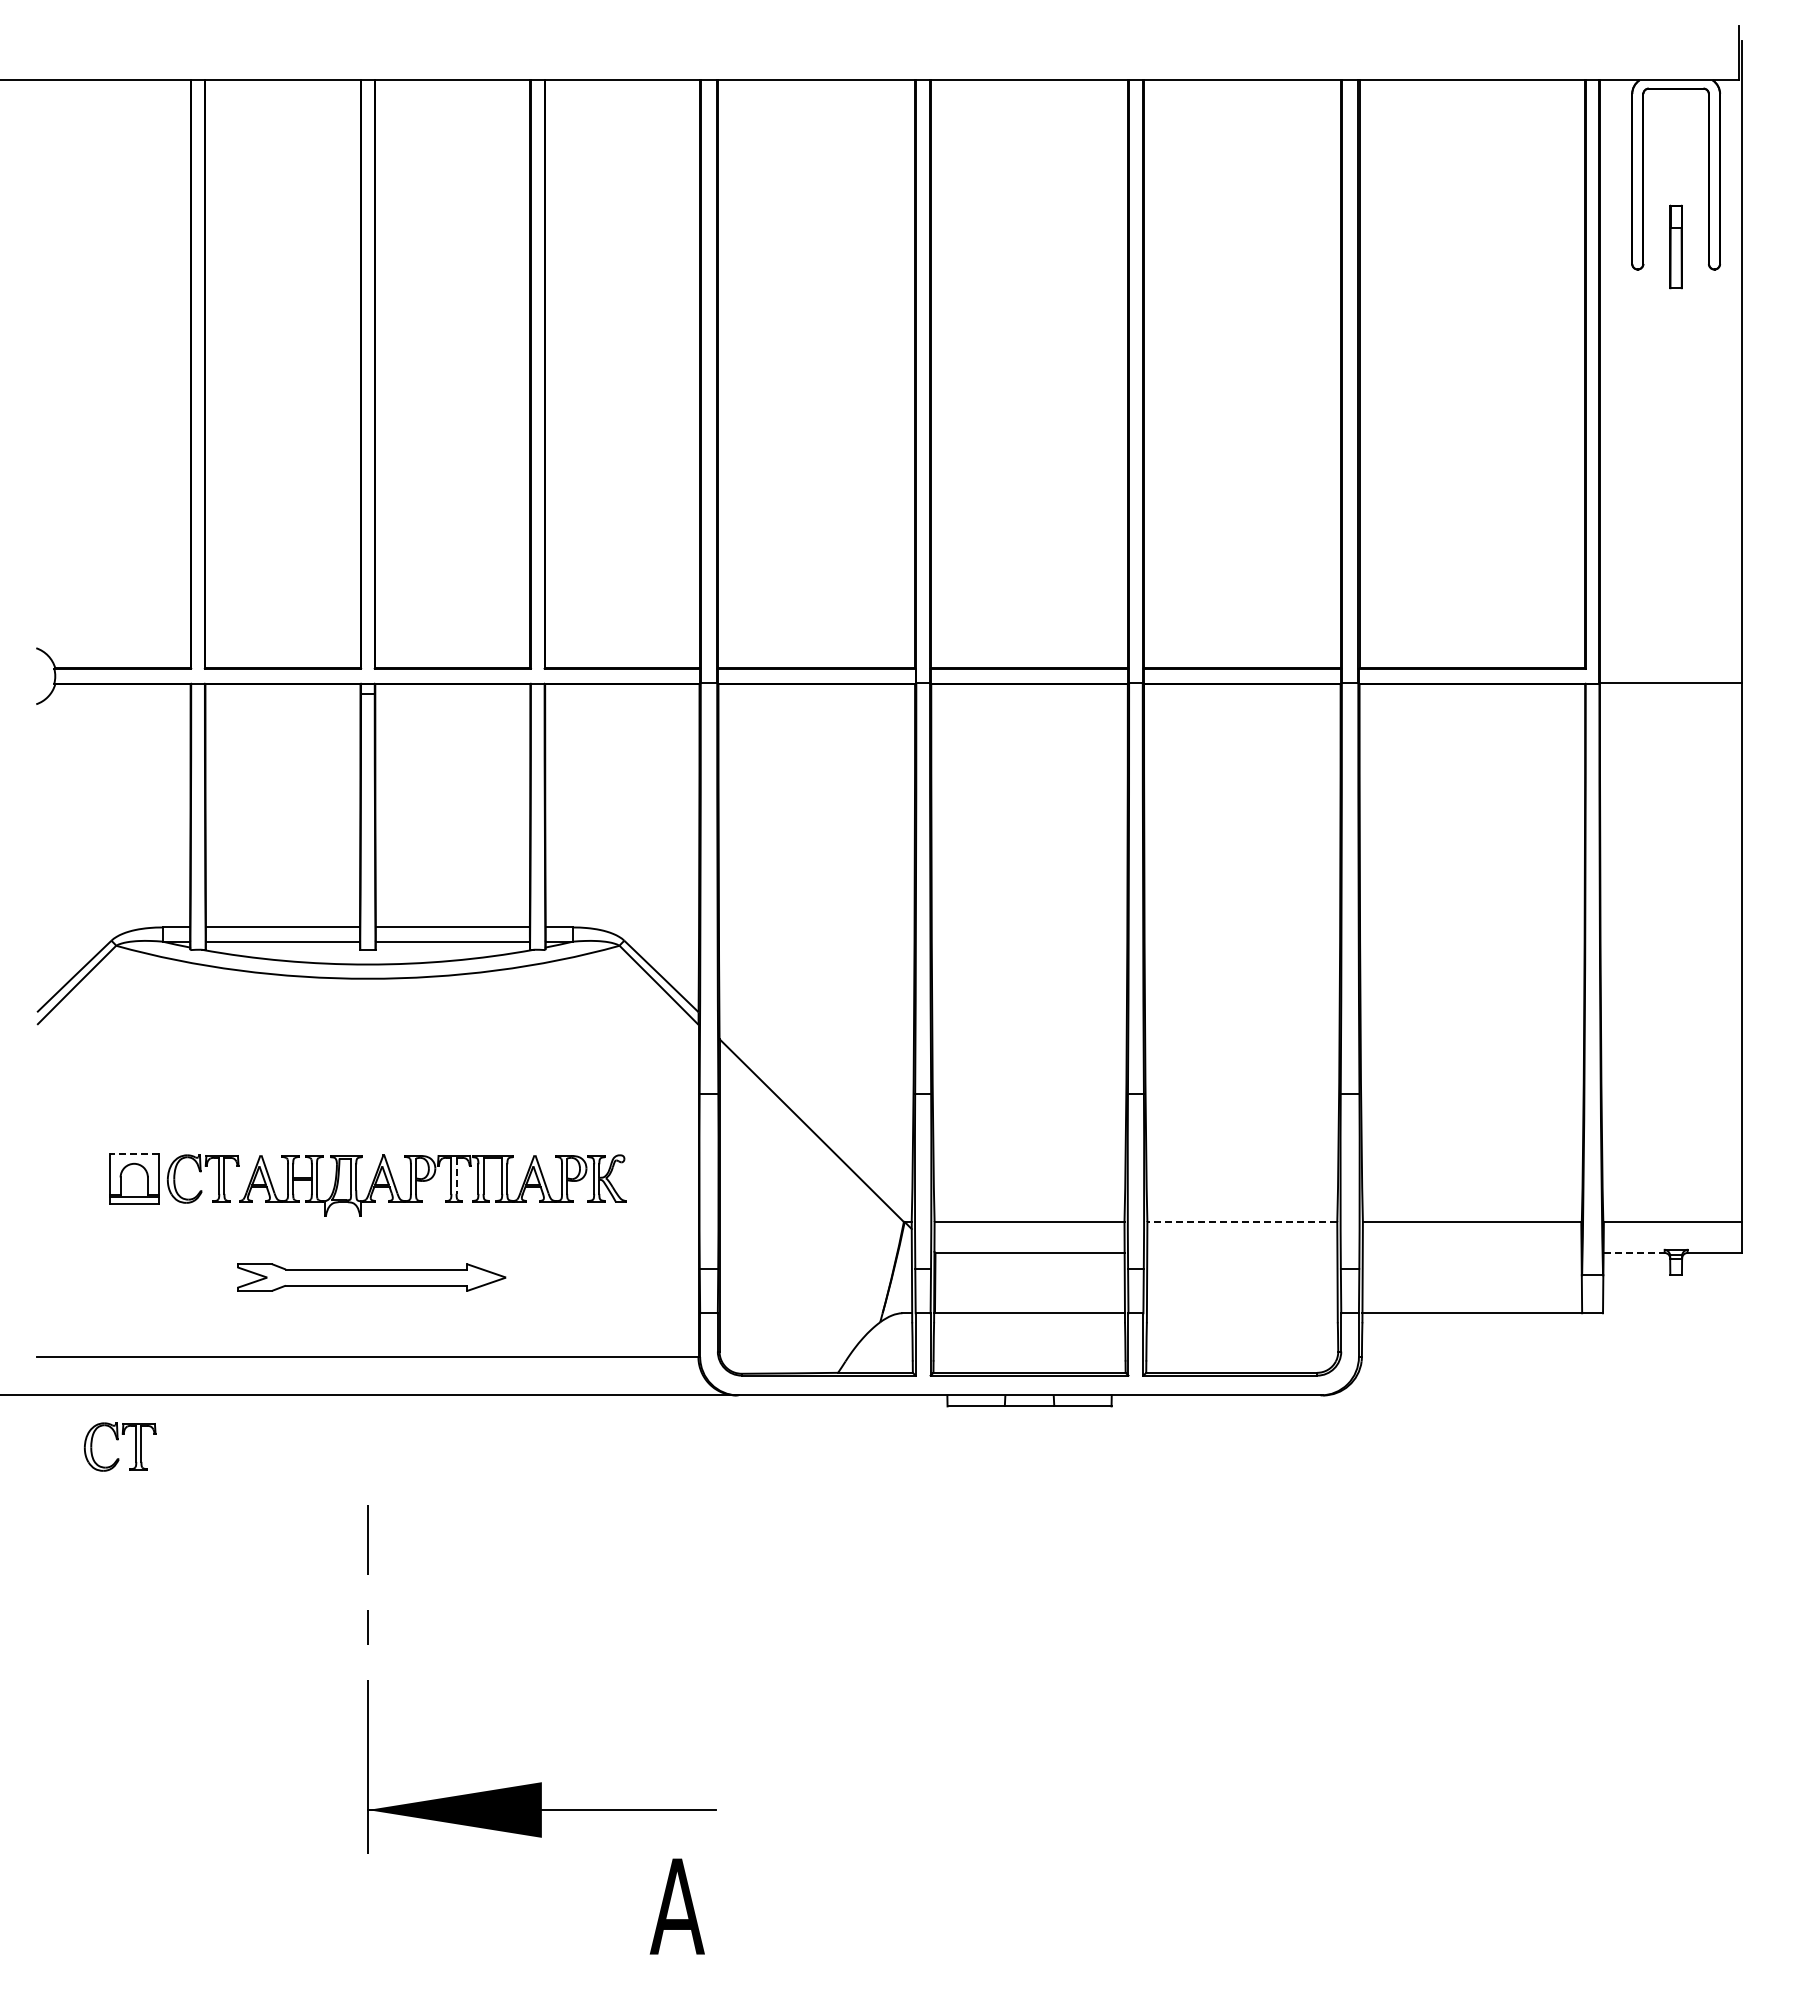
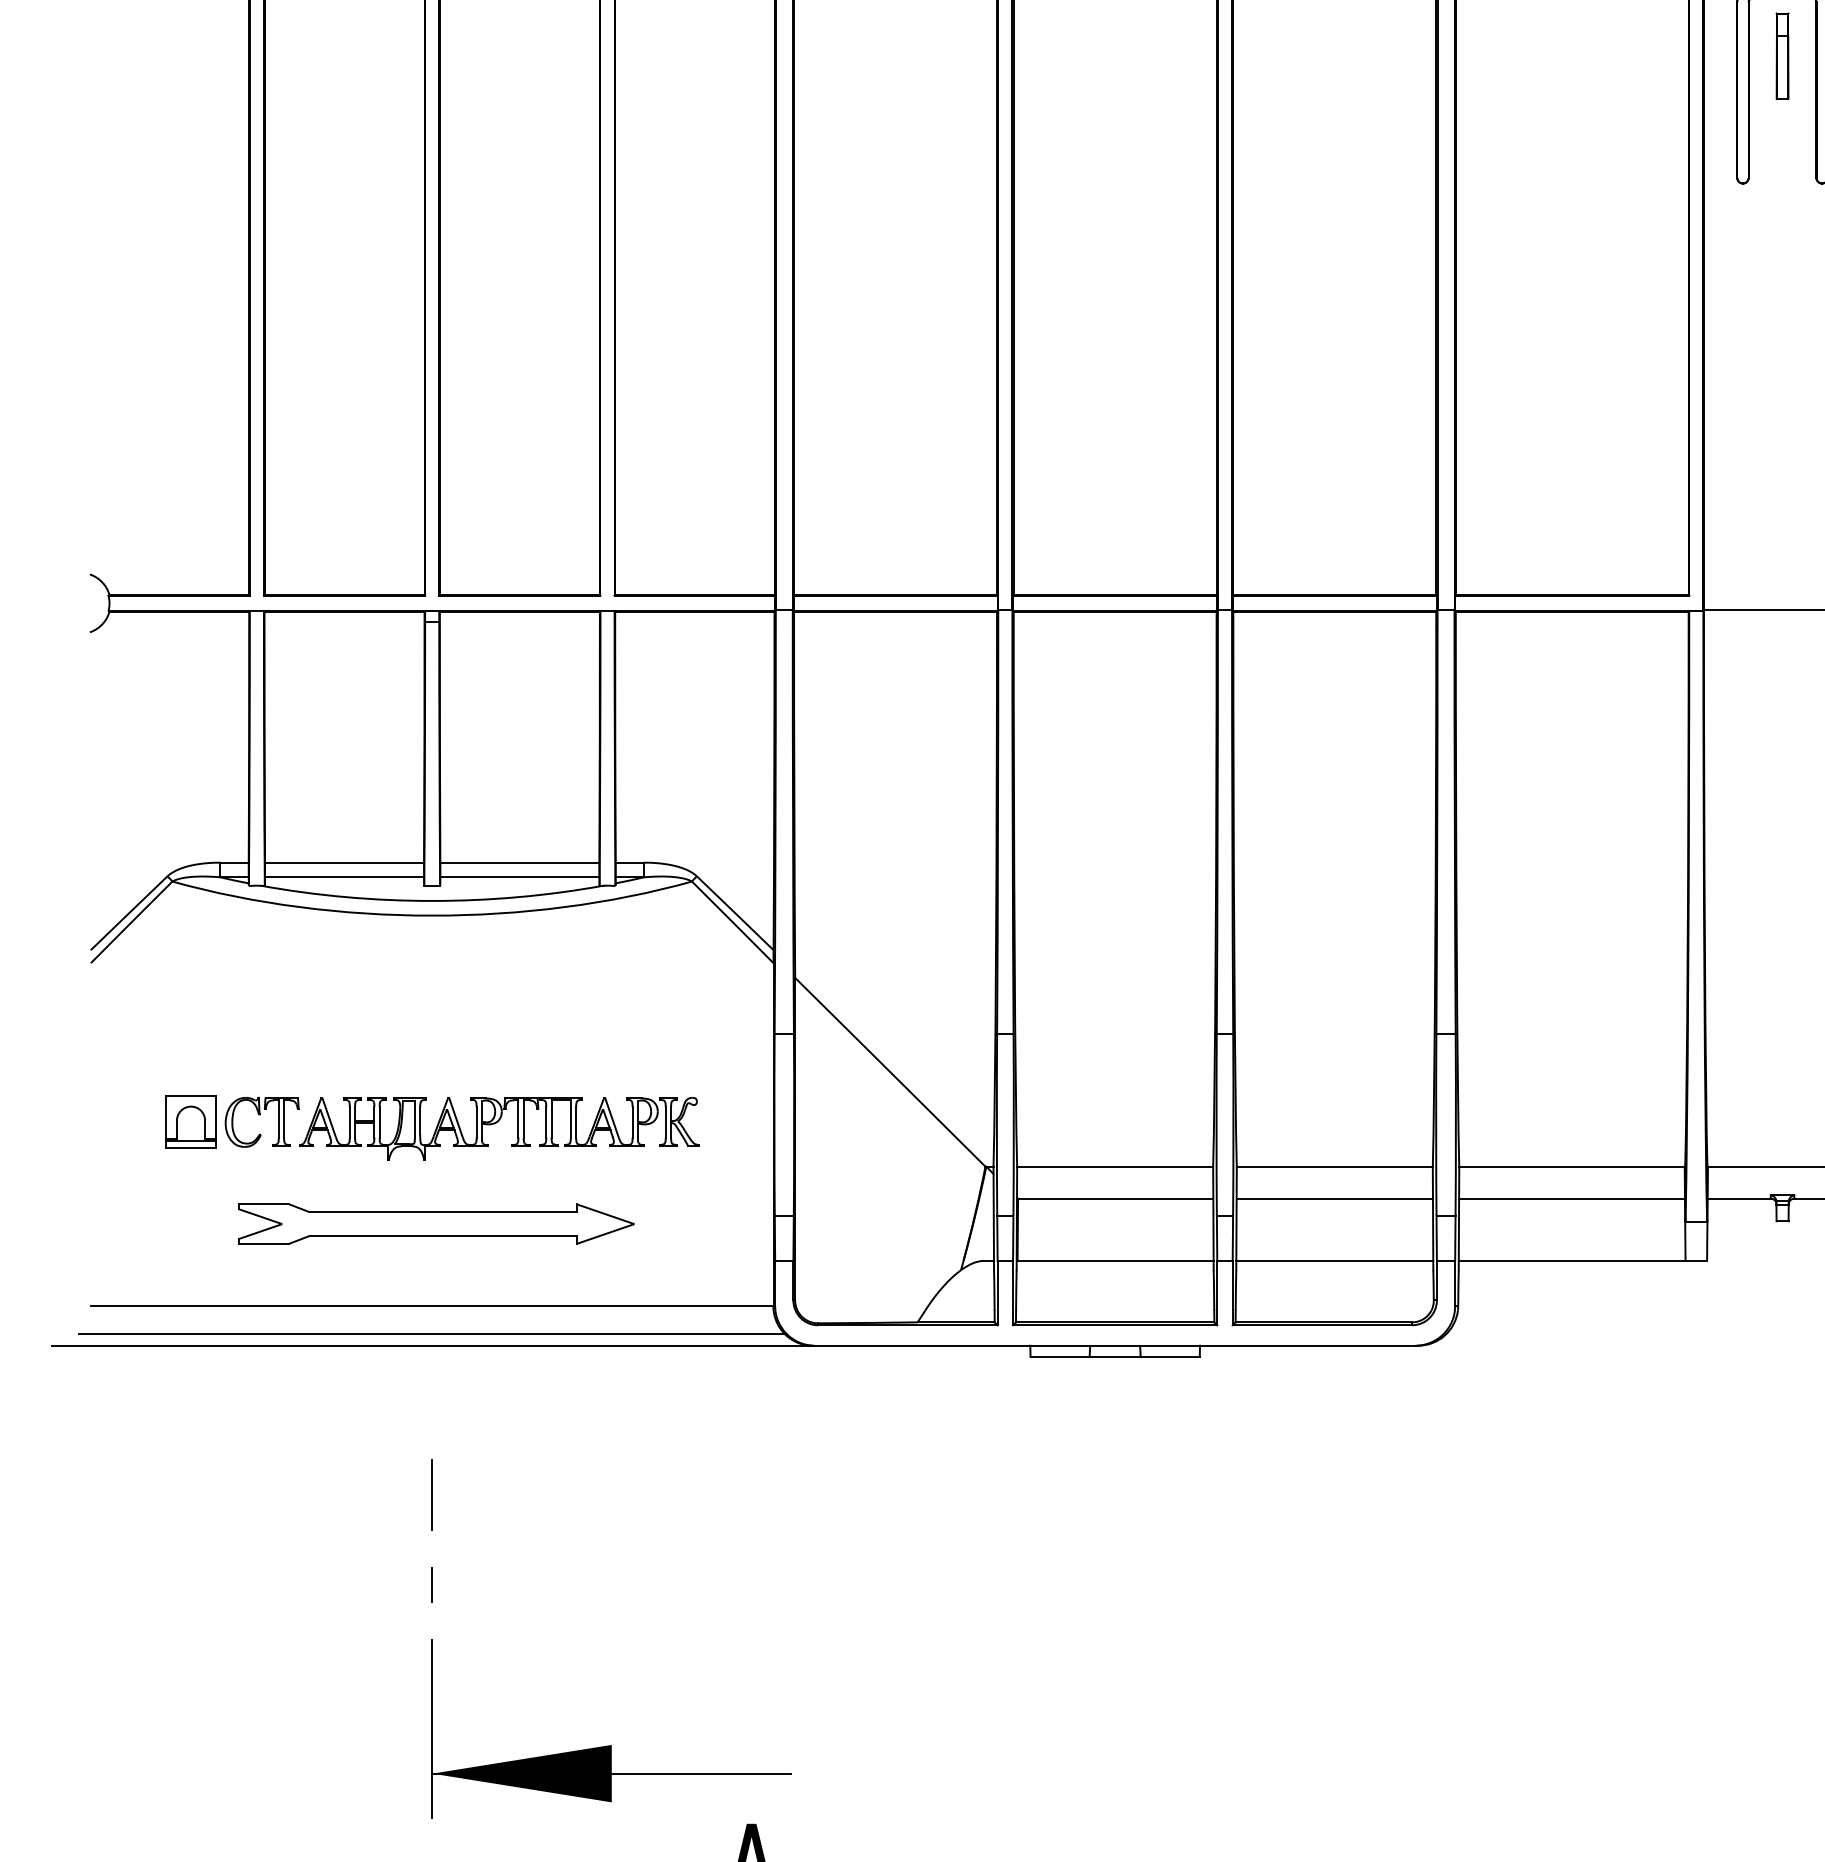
part: (1675, 246) -> (1781, 55), moved
line: (134, 1153) -> (191, 1095), dashed -> solid
line: (456, 1176) -> (523, 1119), dashed -> solid
line: (1242, 1222) -> (1334, 1167), dashed -> solid
line: (1242, 1252) -> (1334, 1198), added
line: (1471, 1252) -> (1571, 1198), added
line: (1634, 1252) -> (1739, 1198), dashed -> solid
part: (371, 1277) -> (435, 1223), size x1.43
line: (1241, 1313) -> (1333, 1261), added
line: (367, 1384) -> (431, 1334), added
part: (118, 1440) -> (174, 1392), removed

